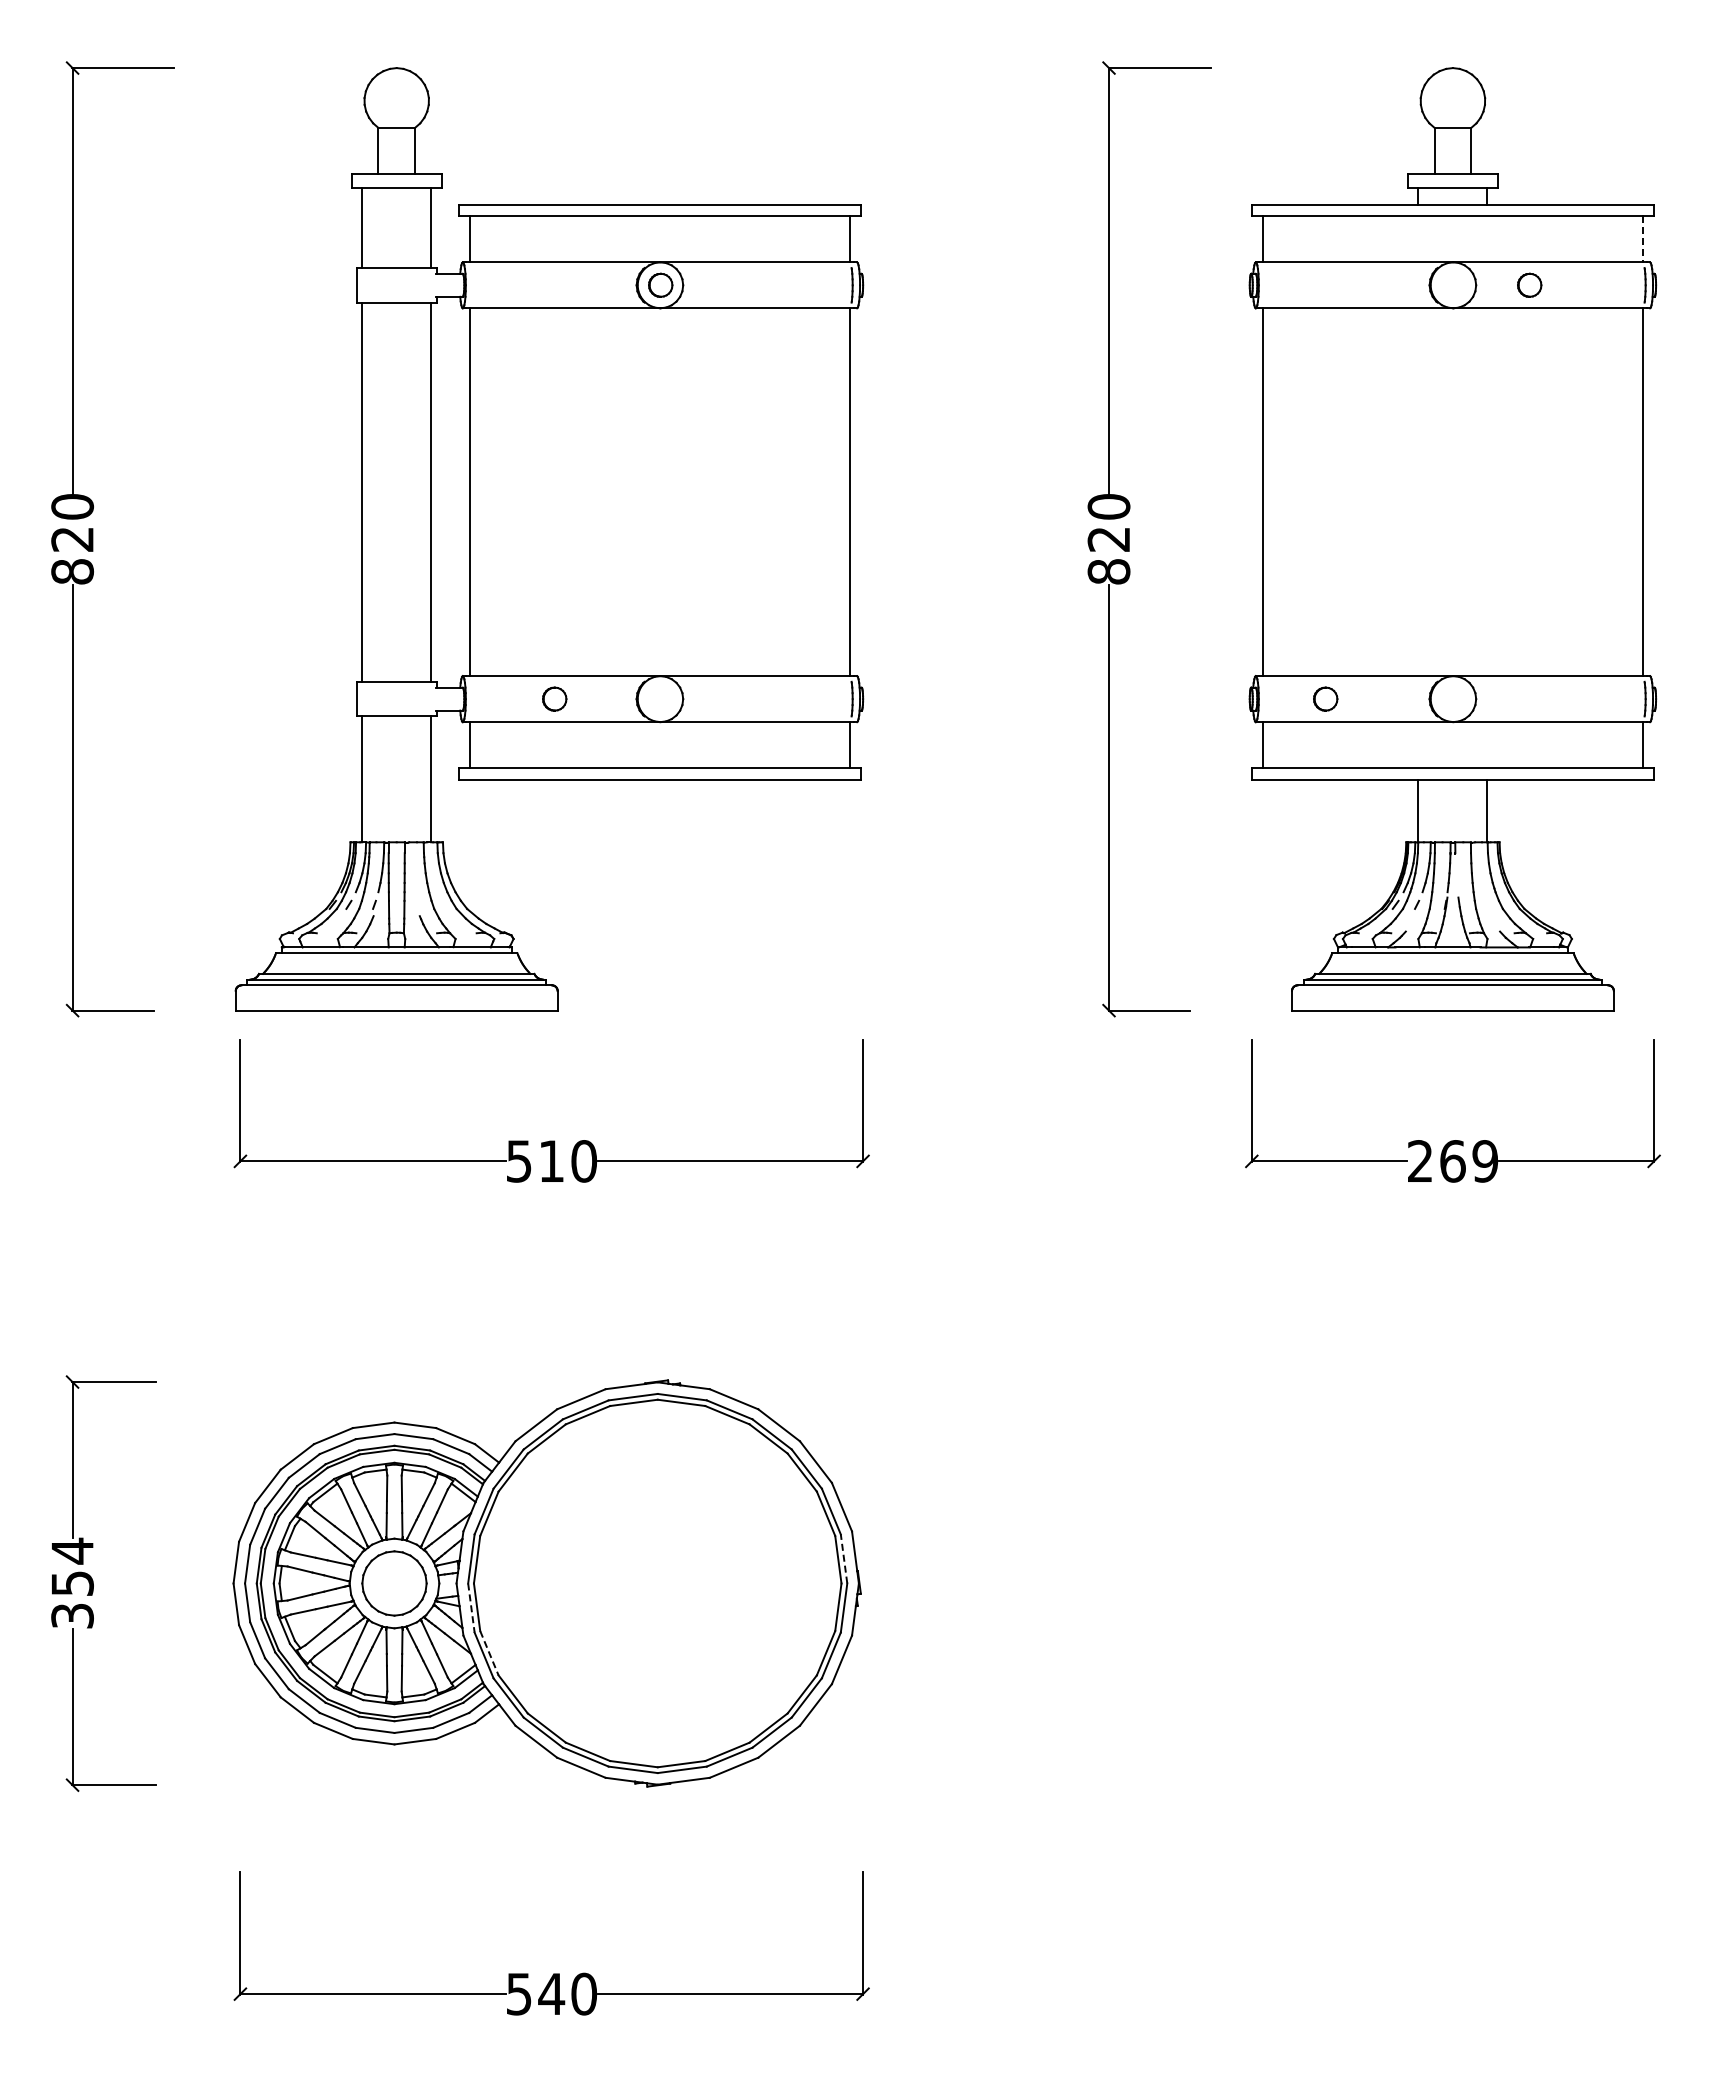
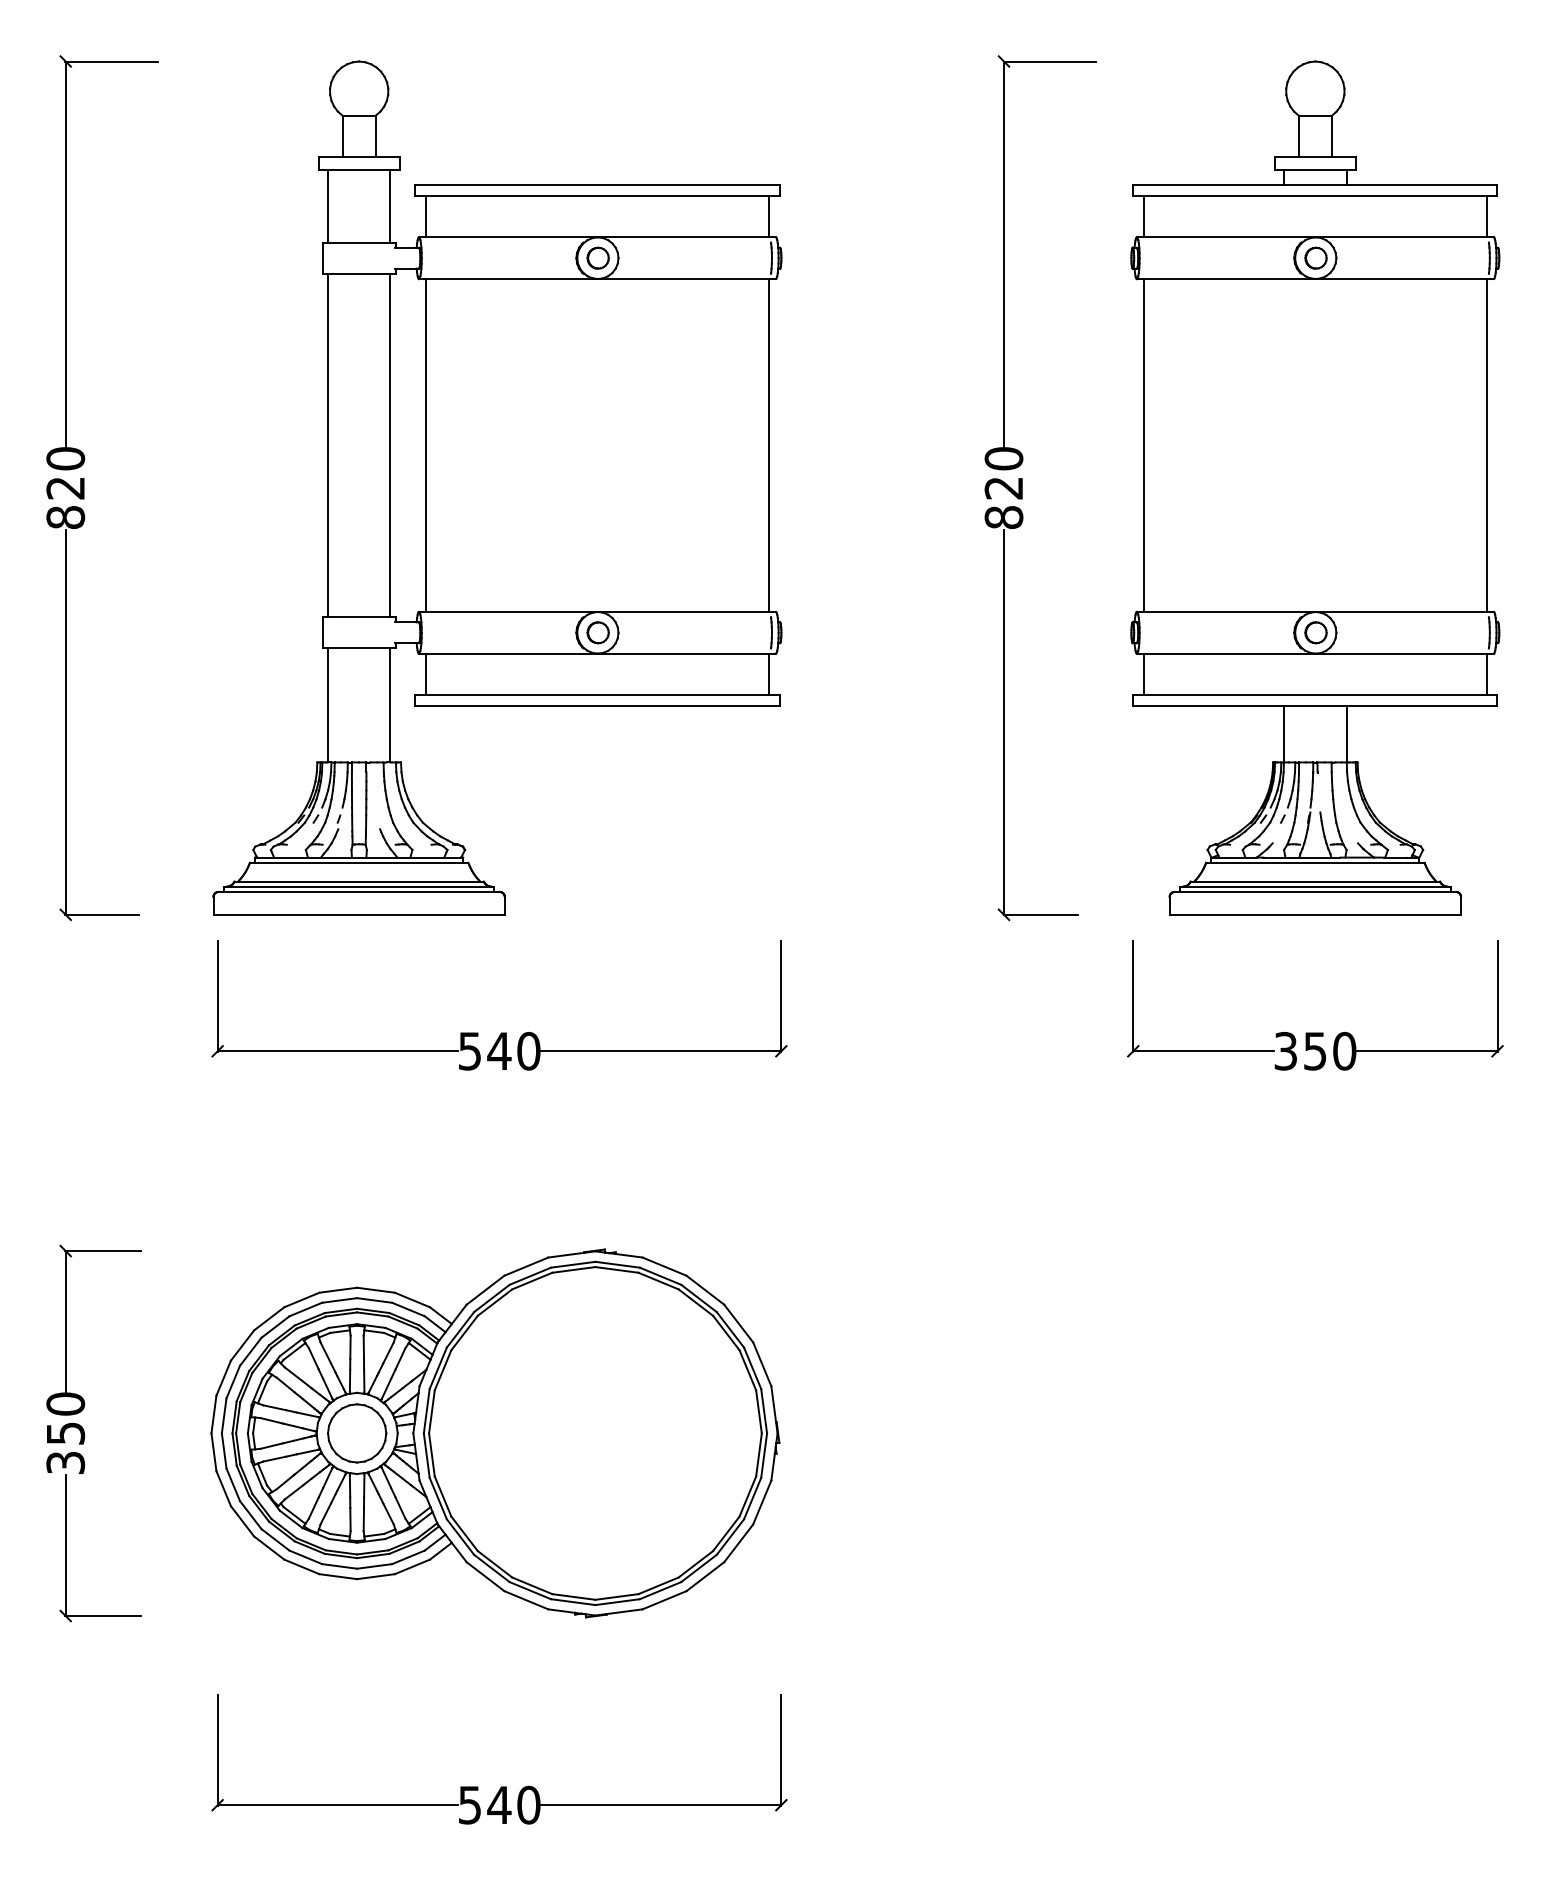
line: (1642, 239) -> (1486, 216), dashed -> solid
part: (1529, 284) -> (1315, 257), moved
part: (554, 698) -> (597, 632), moved
part: (1325, 698) -> (1315, 632), moved
text: (551, 1160) -> (499, 1050), 510 -> 540
text: (1453, 1161) -> (1315, 1051), 269 -> 350
text: (72, 1550) -> (65, 1403), 354 -> 350
line: (844, 1558) -> (764, 1410), dashed -> solid
line: (471, 1608) -> (426, 1456), dashed -> solid
line: (489, 1653) -> (443, 1496), dashed -> solid

